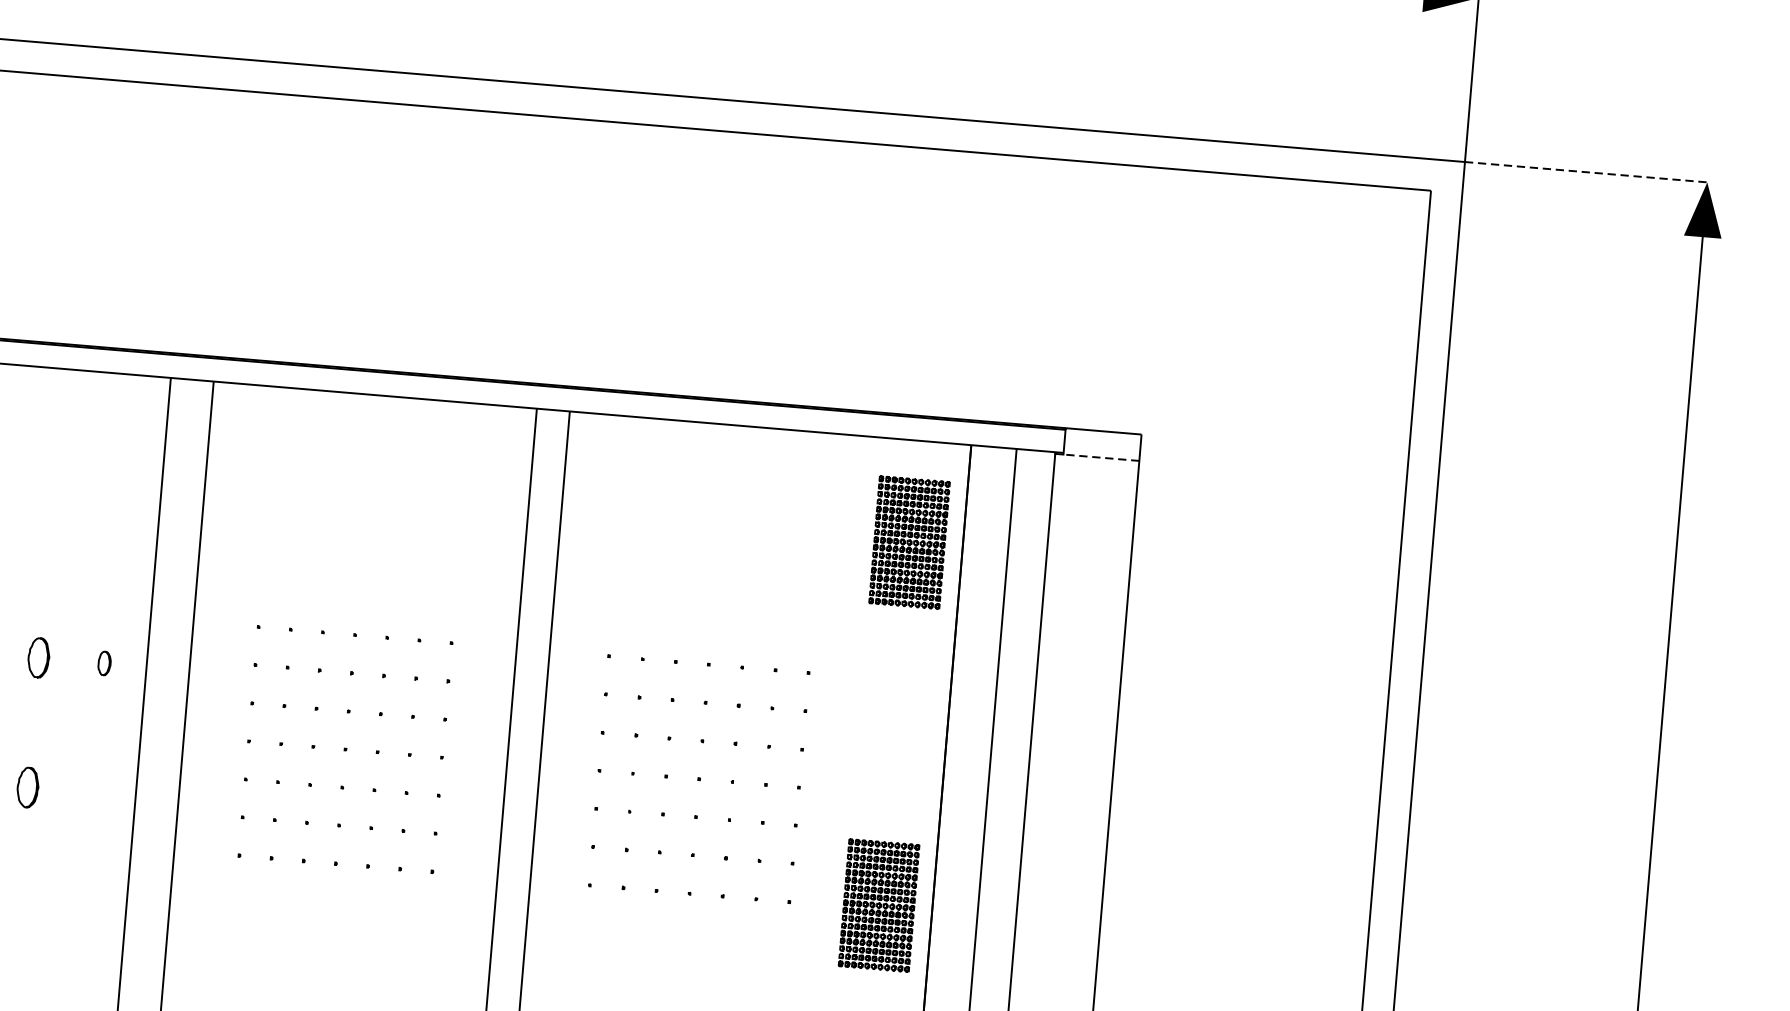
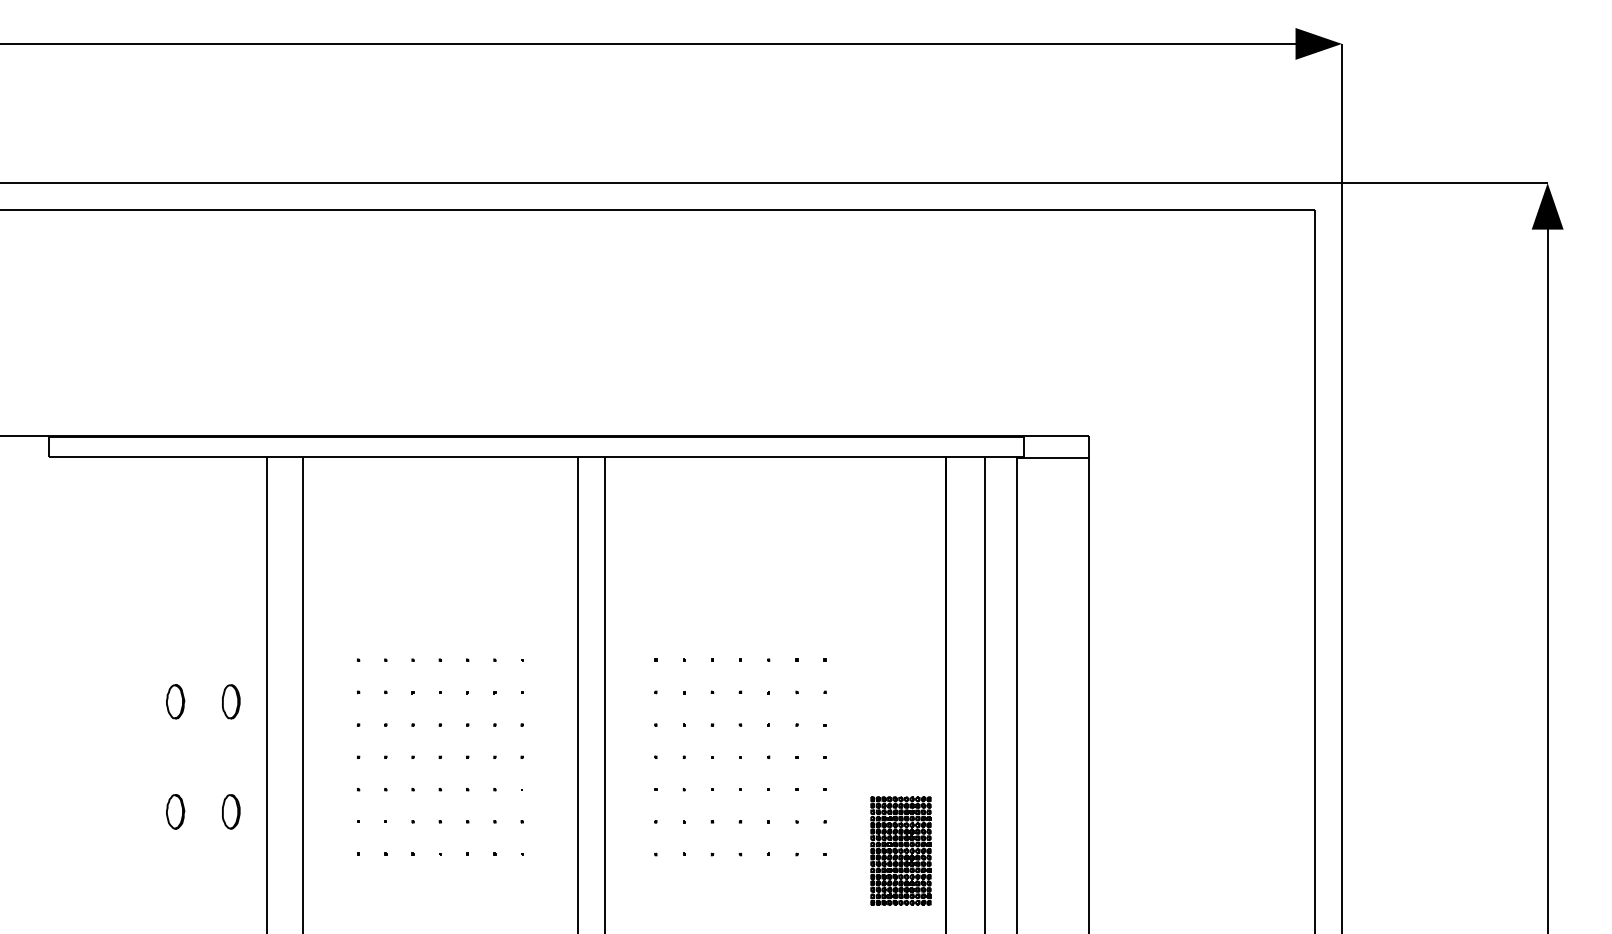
line: (1585, 172) -> (1444, 183), dashed -> solid
line: (1101, 458) -> (1056, 458), dashed -> solid
part: (909, 541) -> (900, 542), removed
part: (104, 663) -> (231, 701), size x1.67
part: (93, 792) -> (231, 811), added

